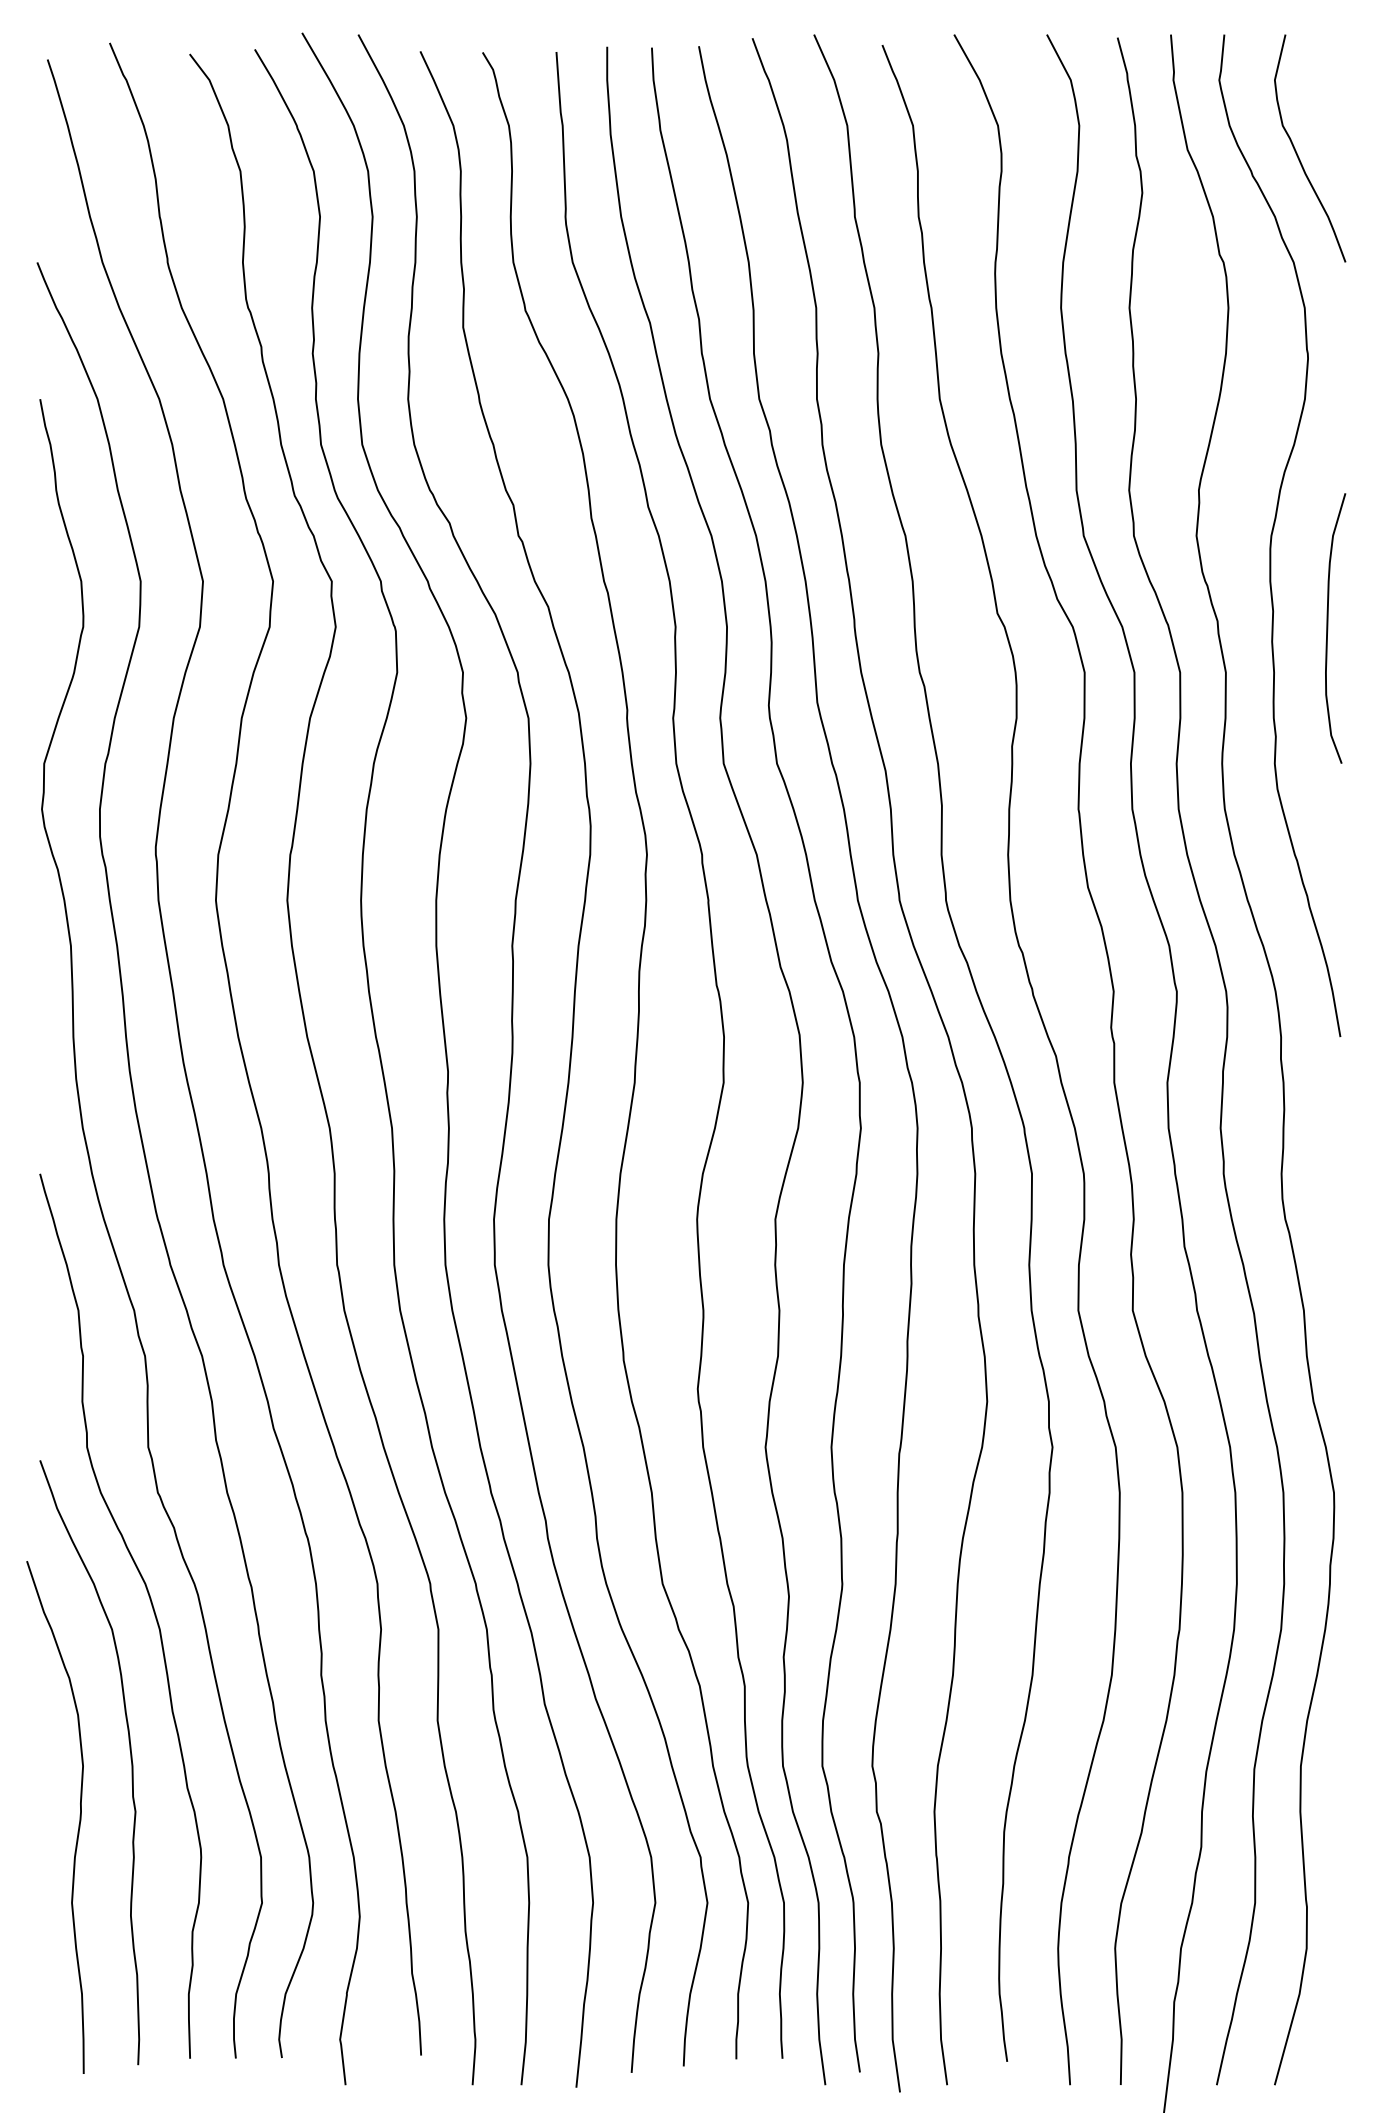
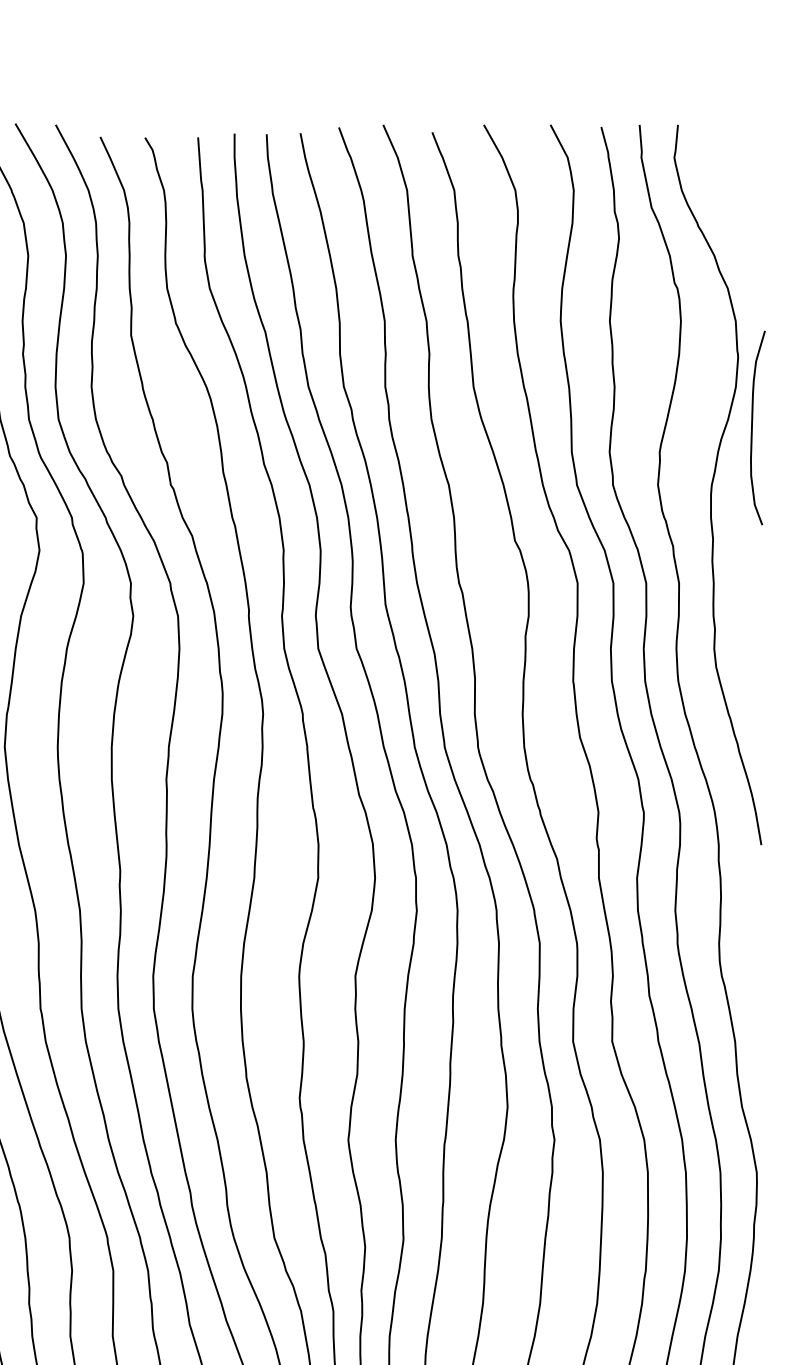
curve: (1297, 152) -> (730, 209), removed
curve: (1328, 628) -> (752, 428), moved

